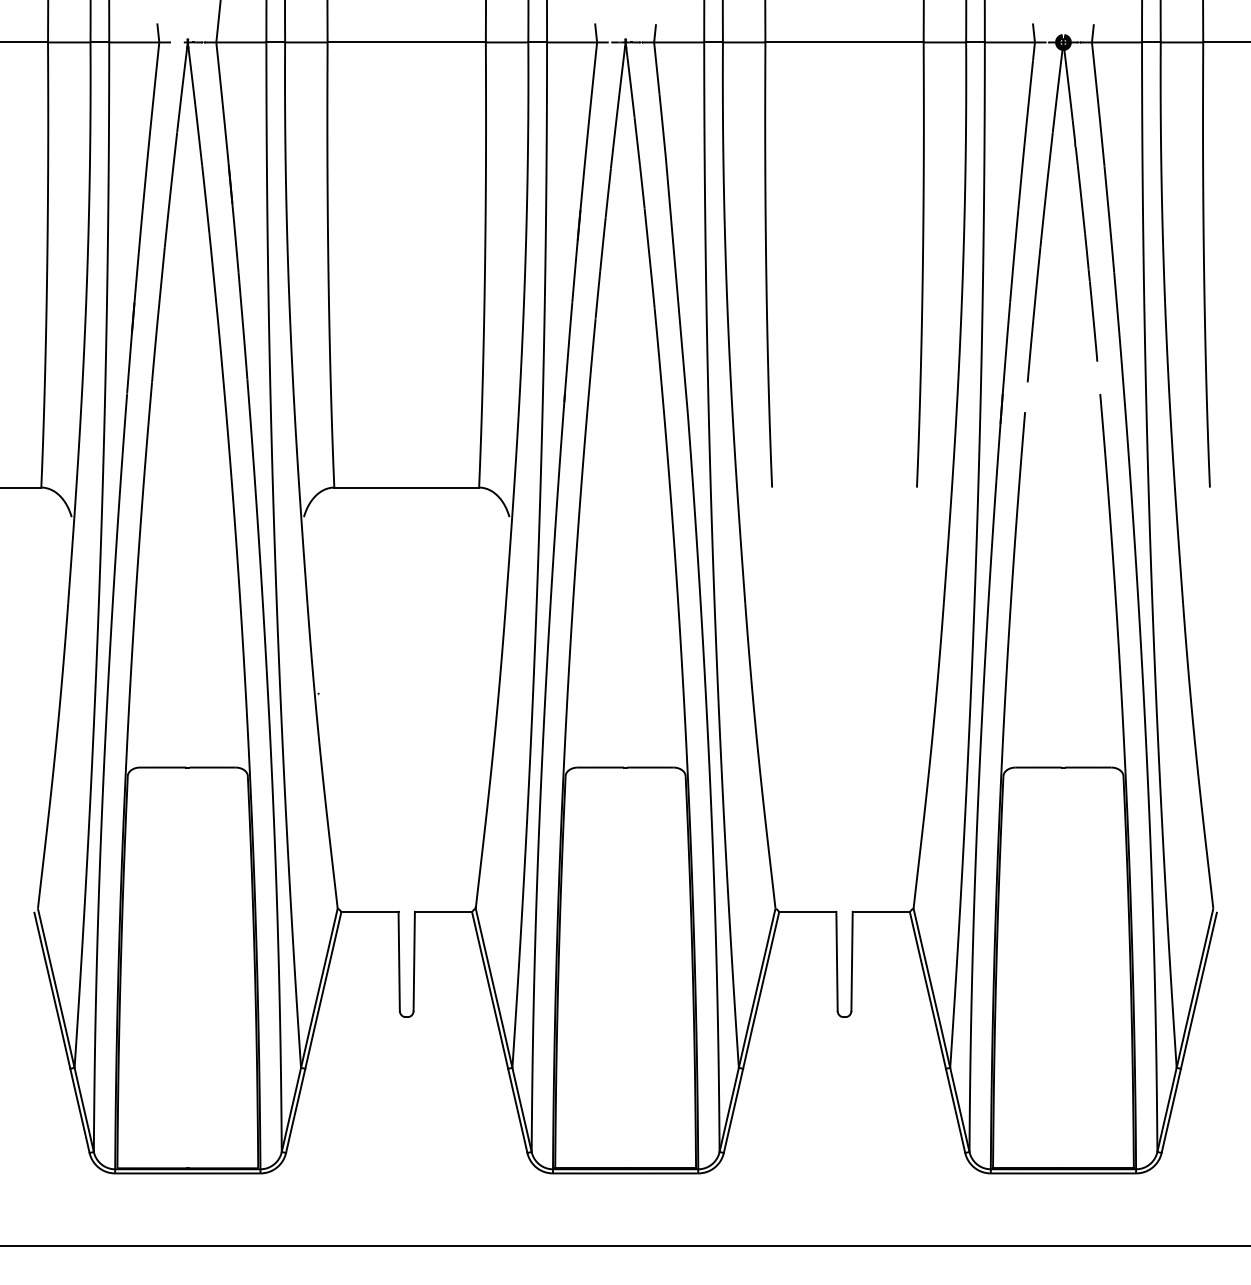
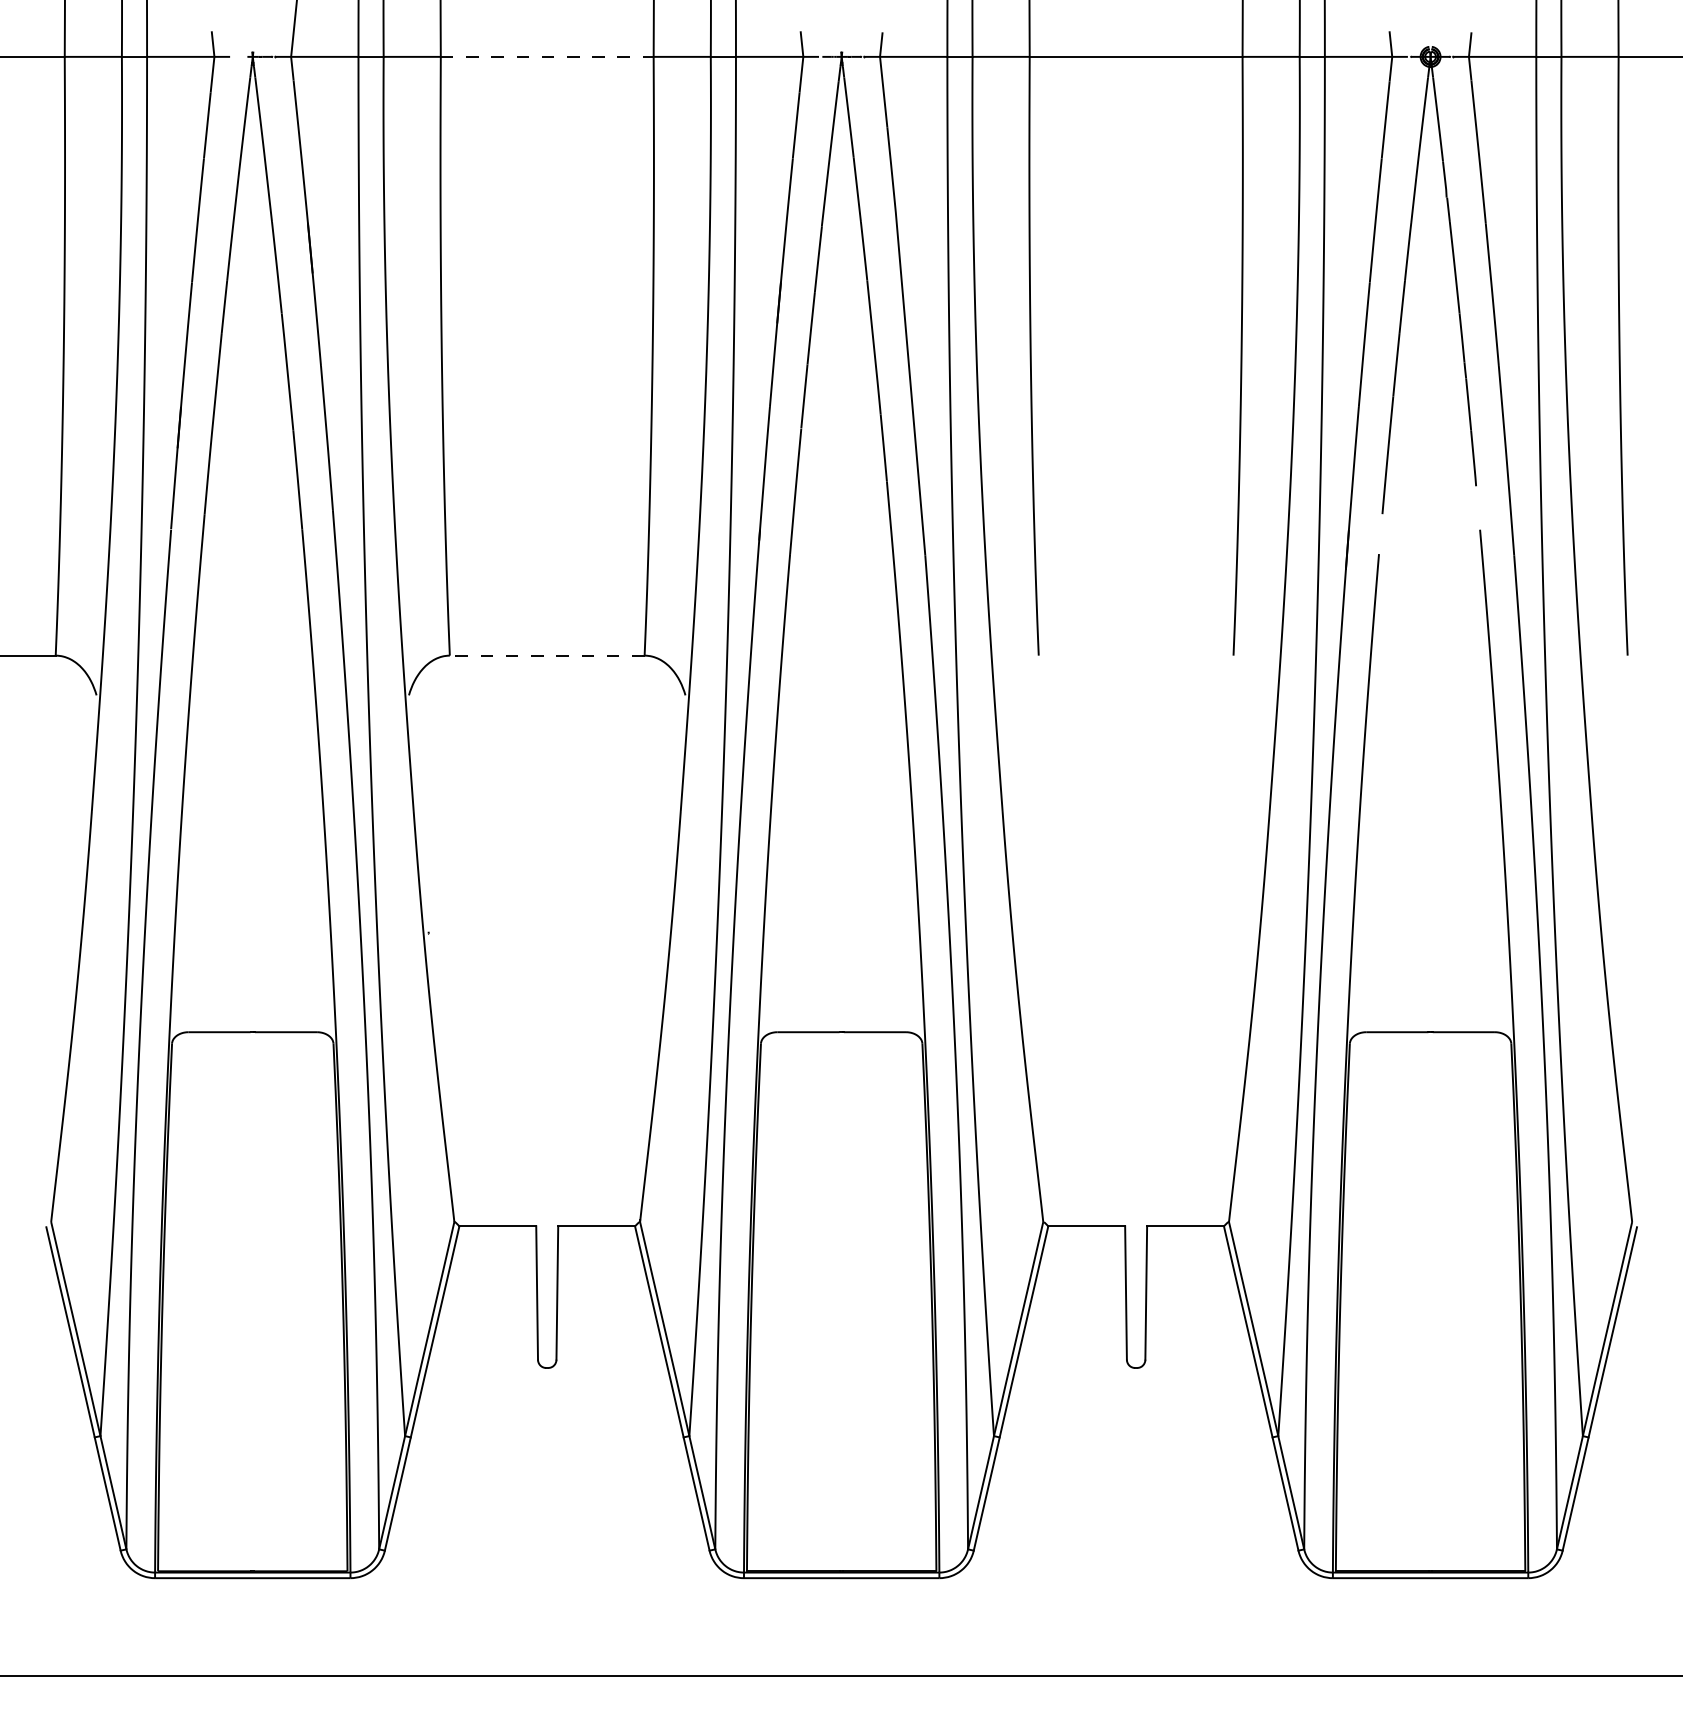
line: (407, 42) -> (548, 56), solid -> dashed
line: (406, 487) -> (546, 655), solid -> dashed

